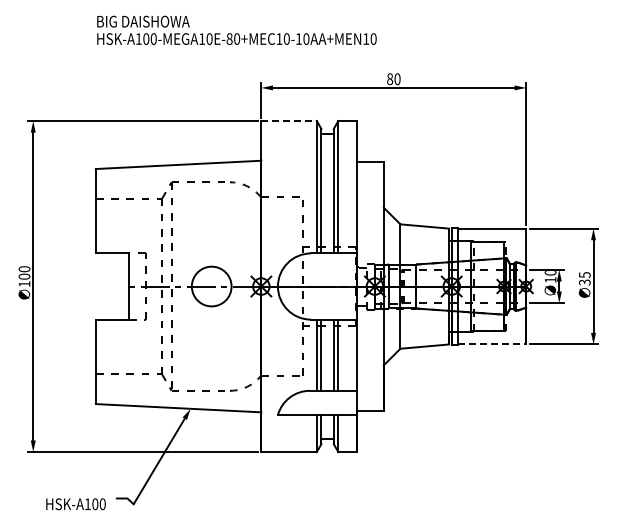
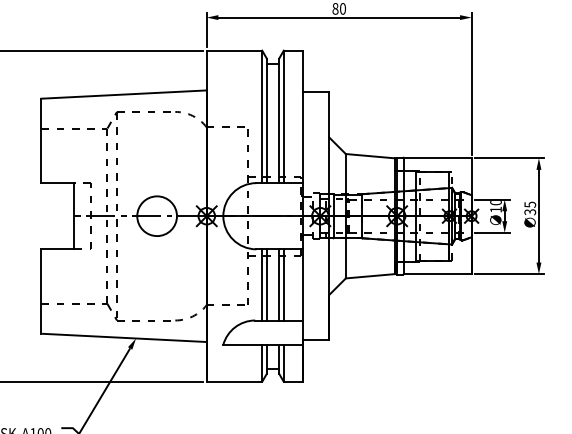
line: (289, 121) -> (234, 51), dashed -> solid
line: (492, 344) -> (437, 274), dashed -> solid

